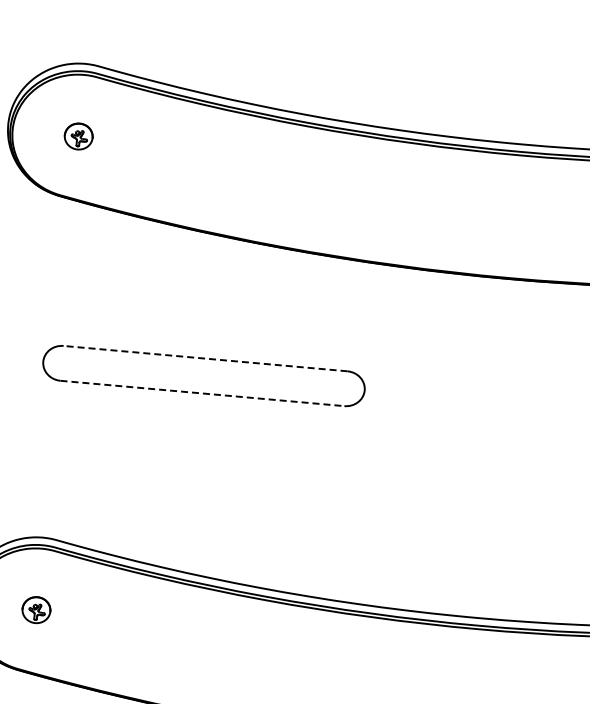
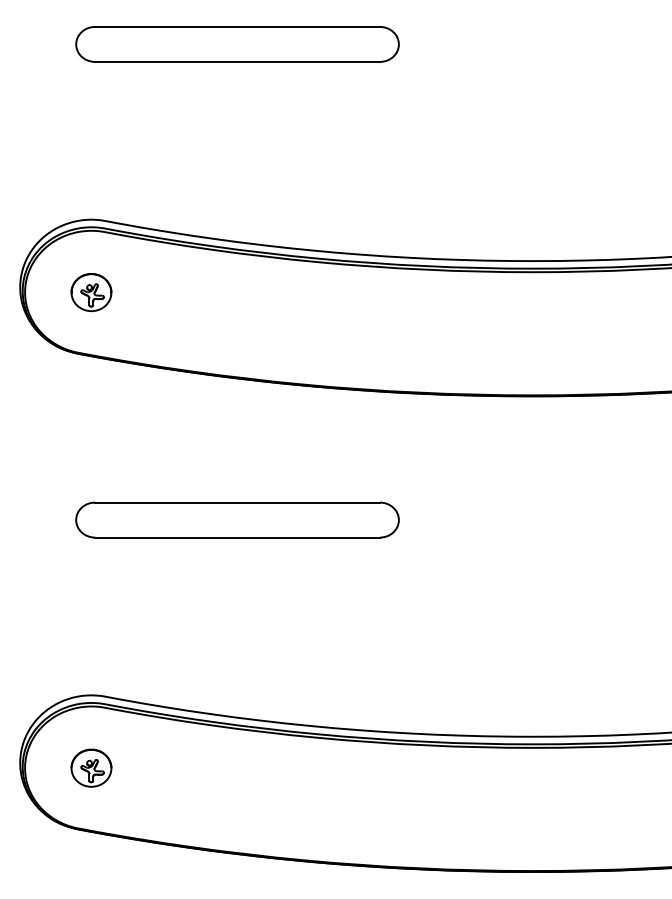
part: (78, 136) -> (91, 292), size x1.43
line: (205, 358) -> (237, 502), dashed -> solid
line: (202, 393) -> (237, 537), dashed -> solid
part: (36, 609) -> (91, 767), size x1.43

